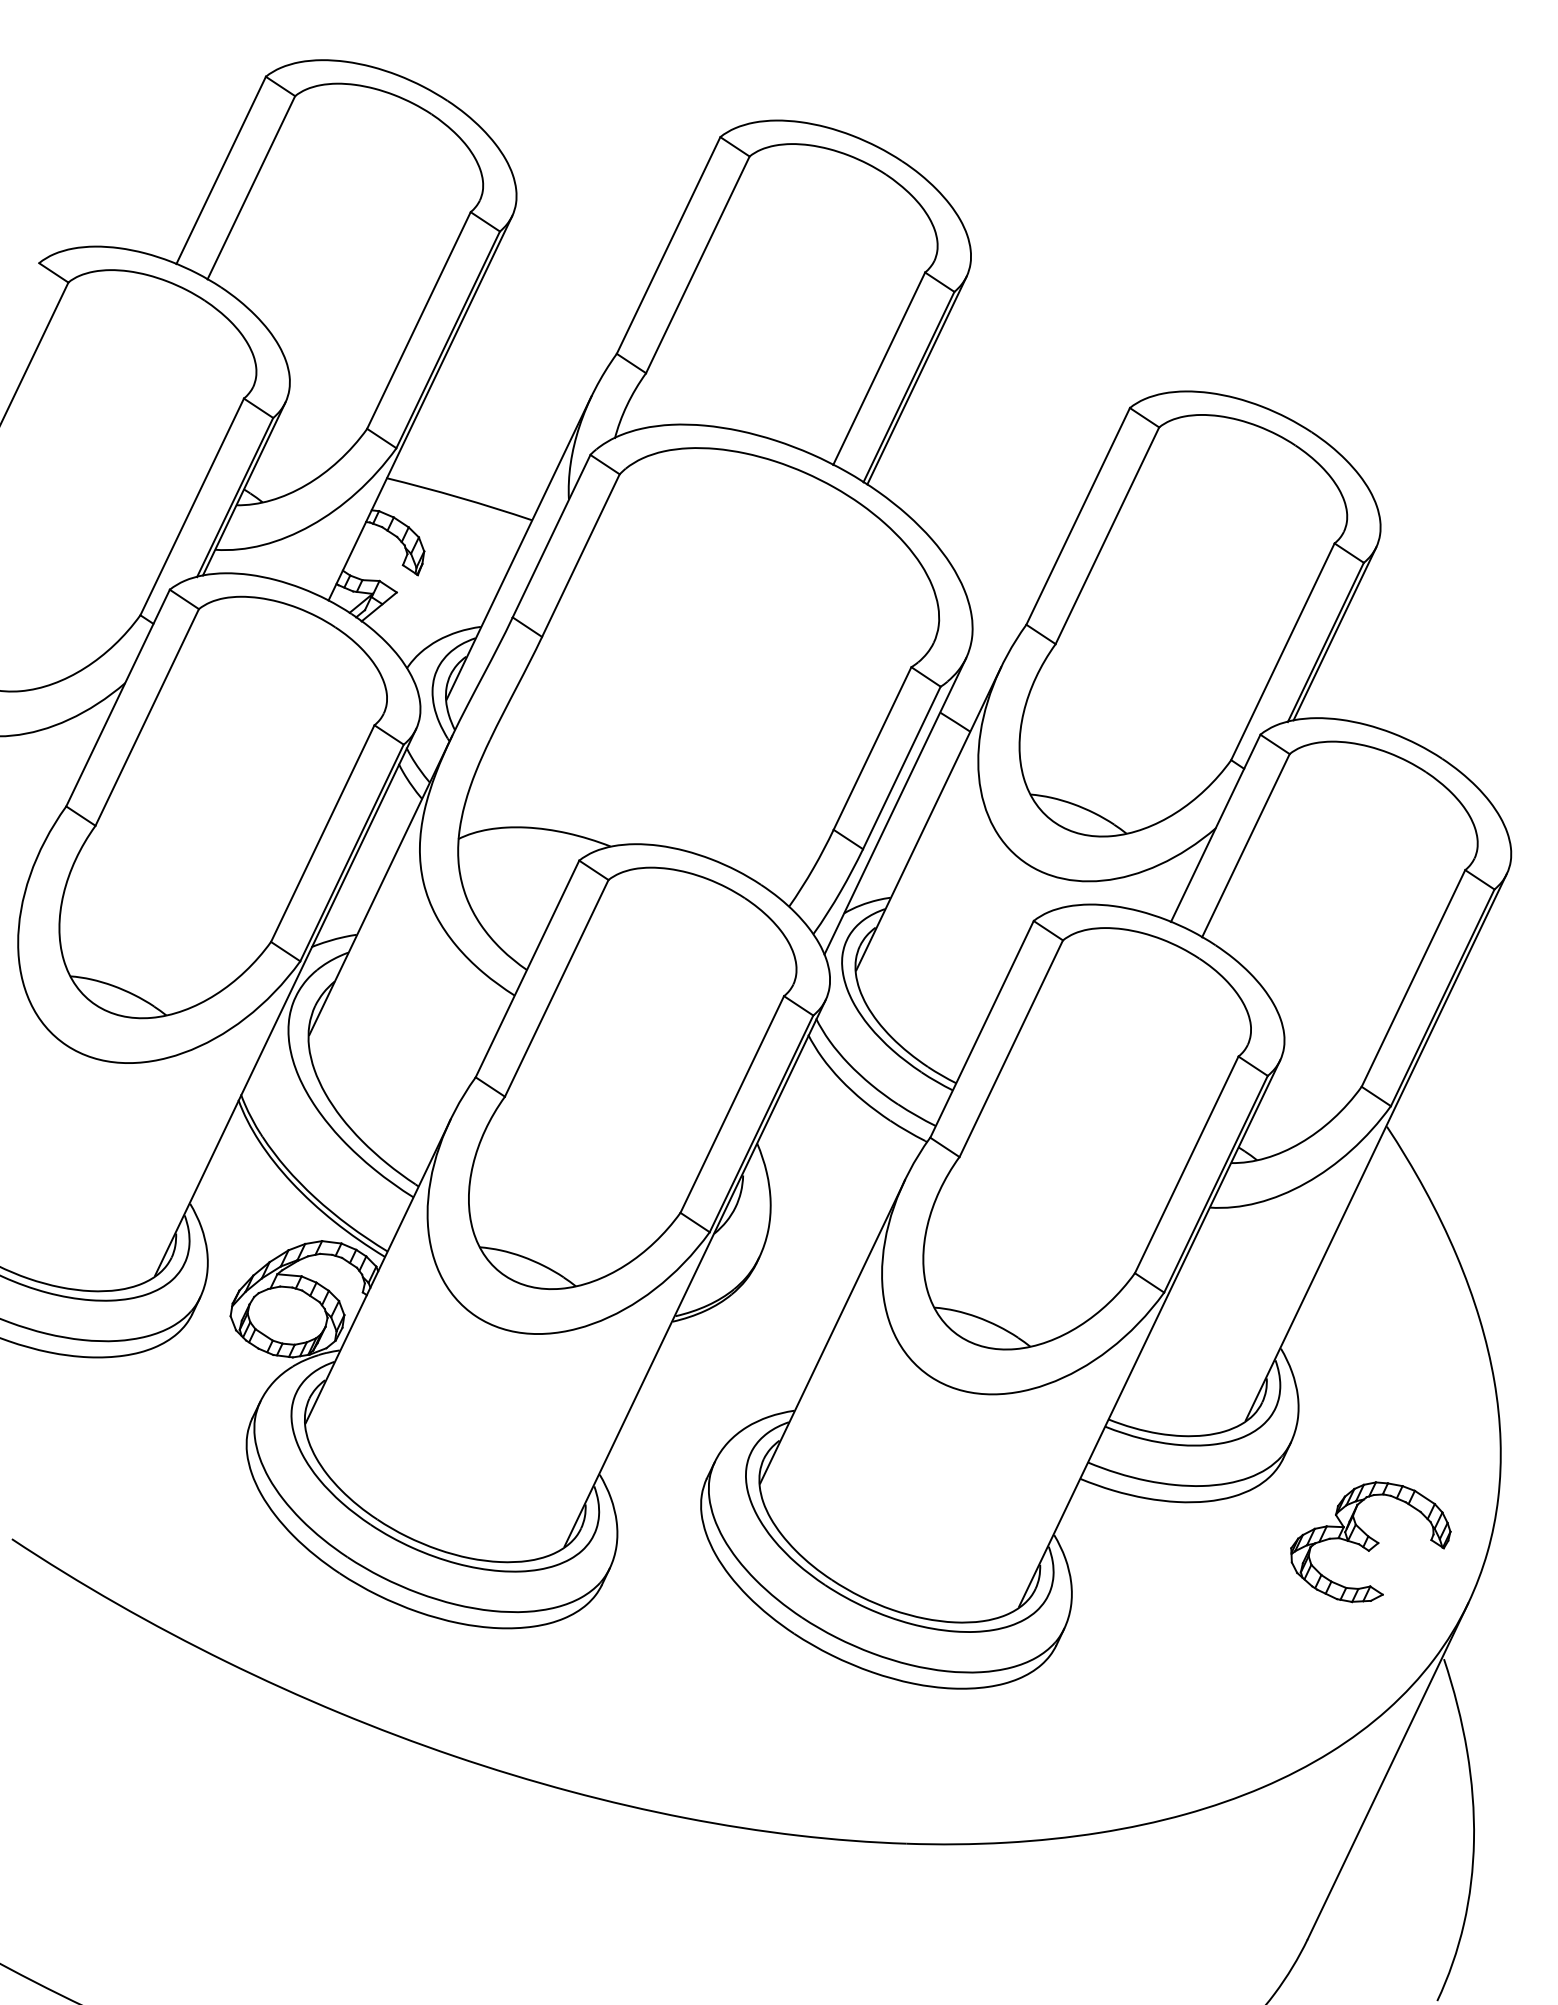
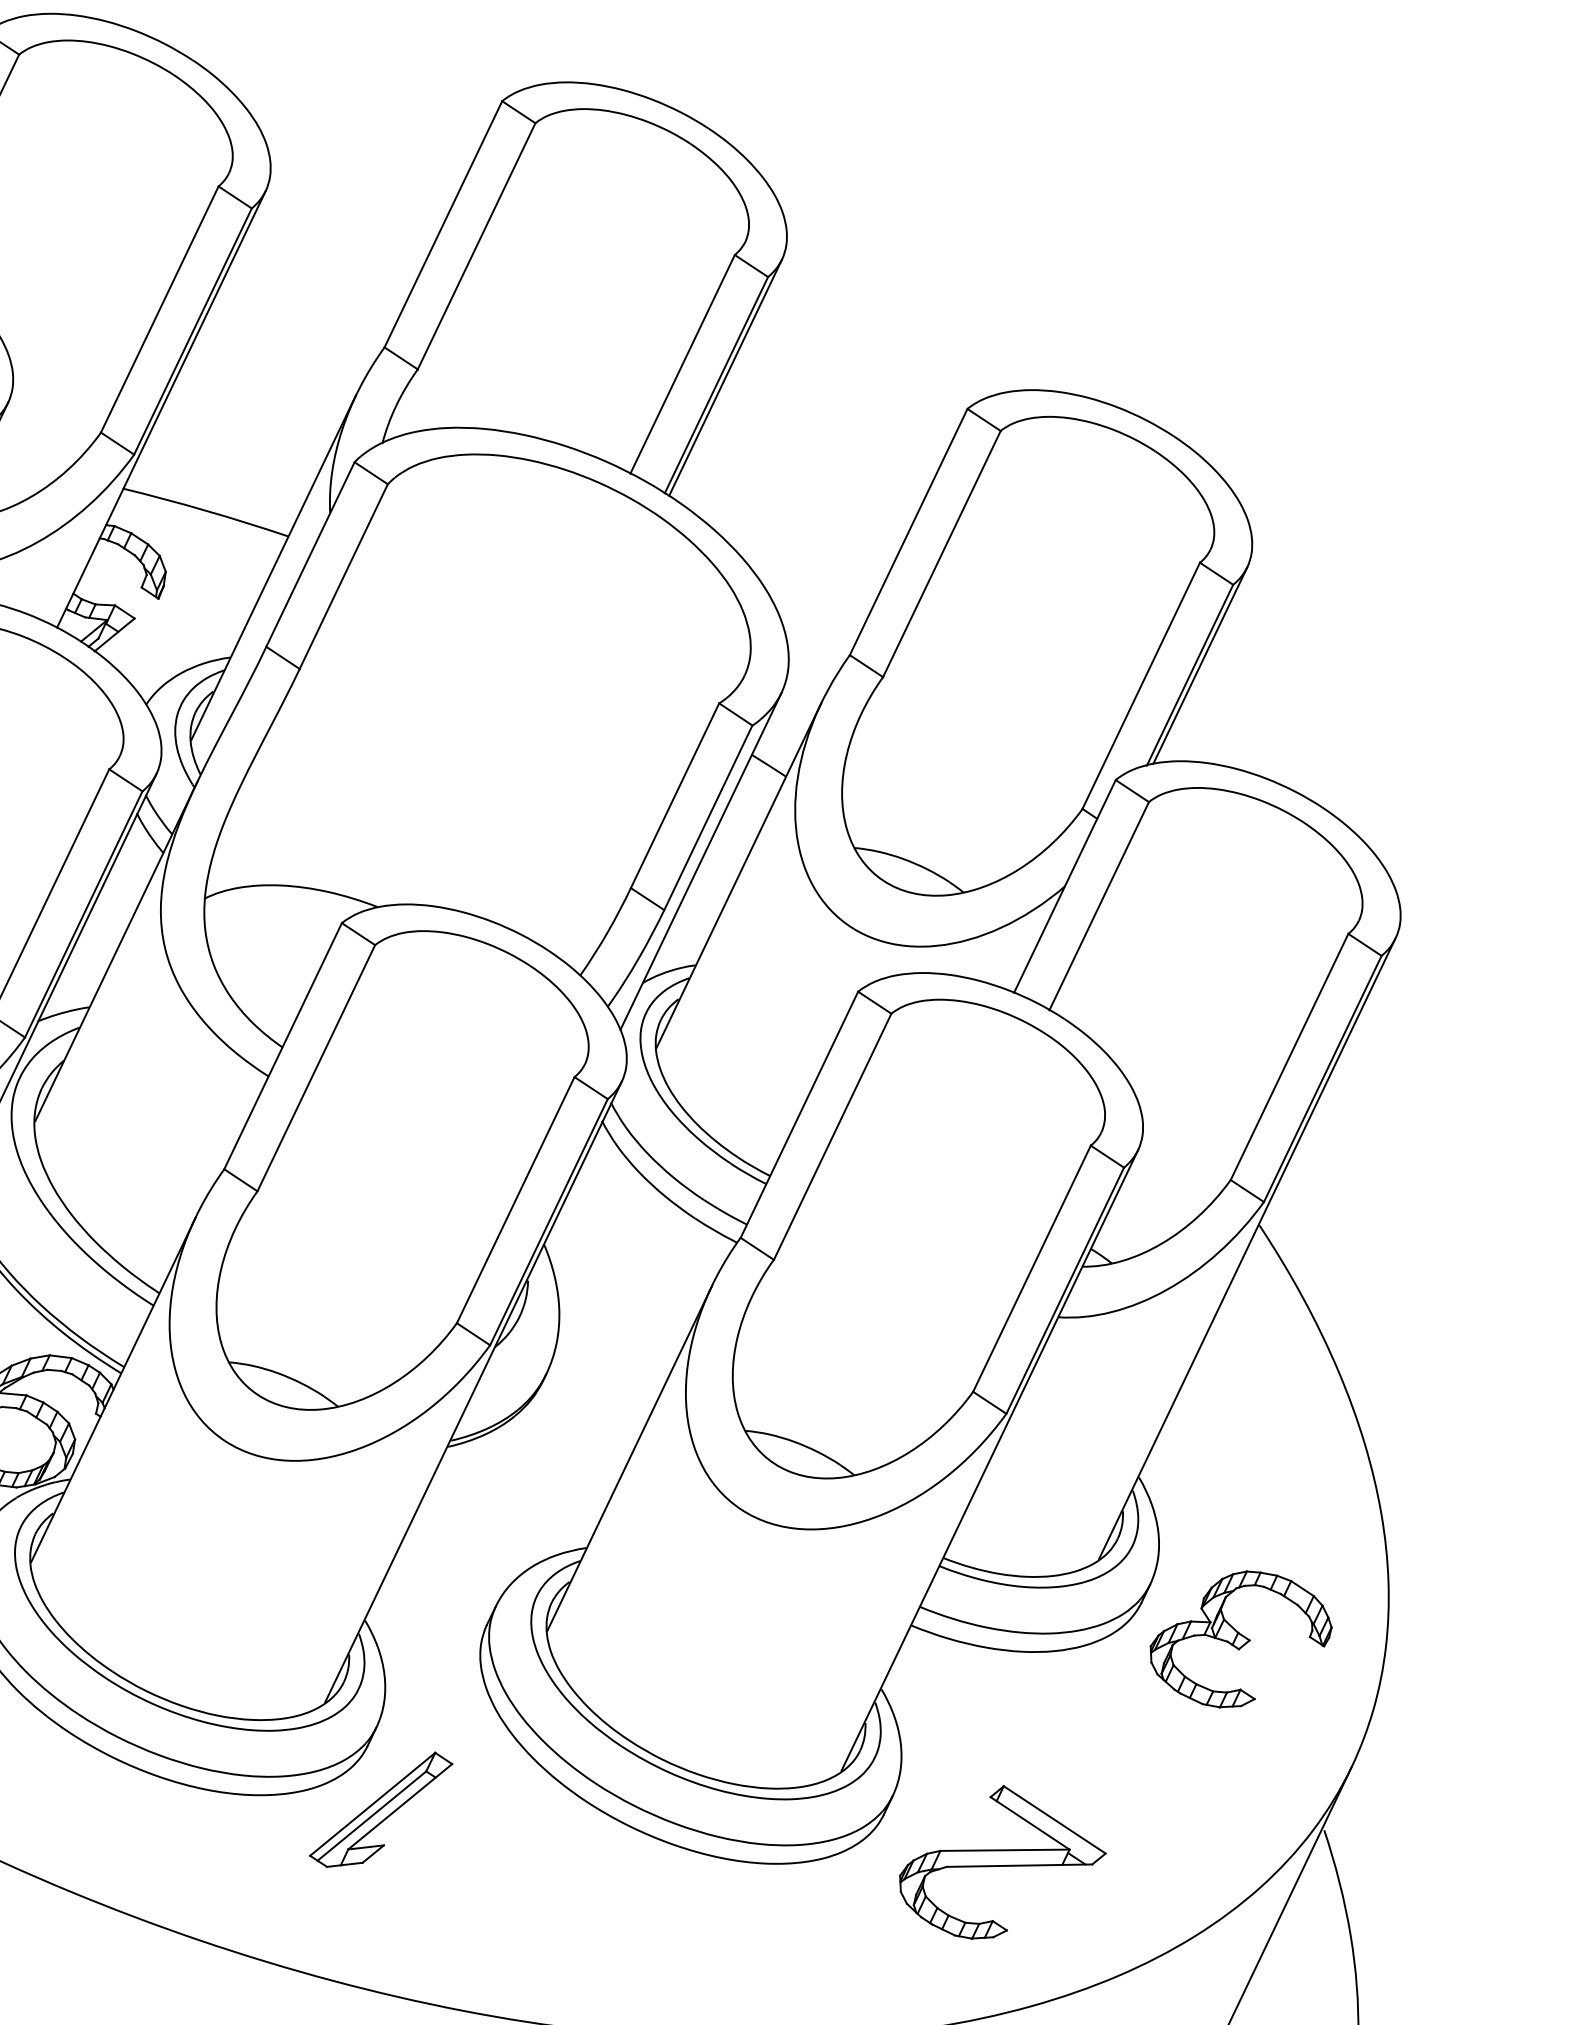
part: (1370, 1542) -> (1240, 1639), moved
part: (613, 1640) -> (380, 1809), added
part: (1160, 1687) -> (1002, 1862), added

